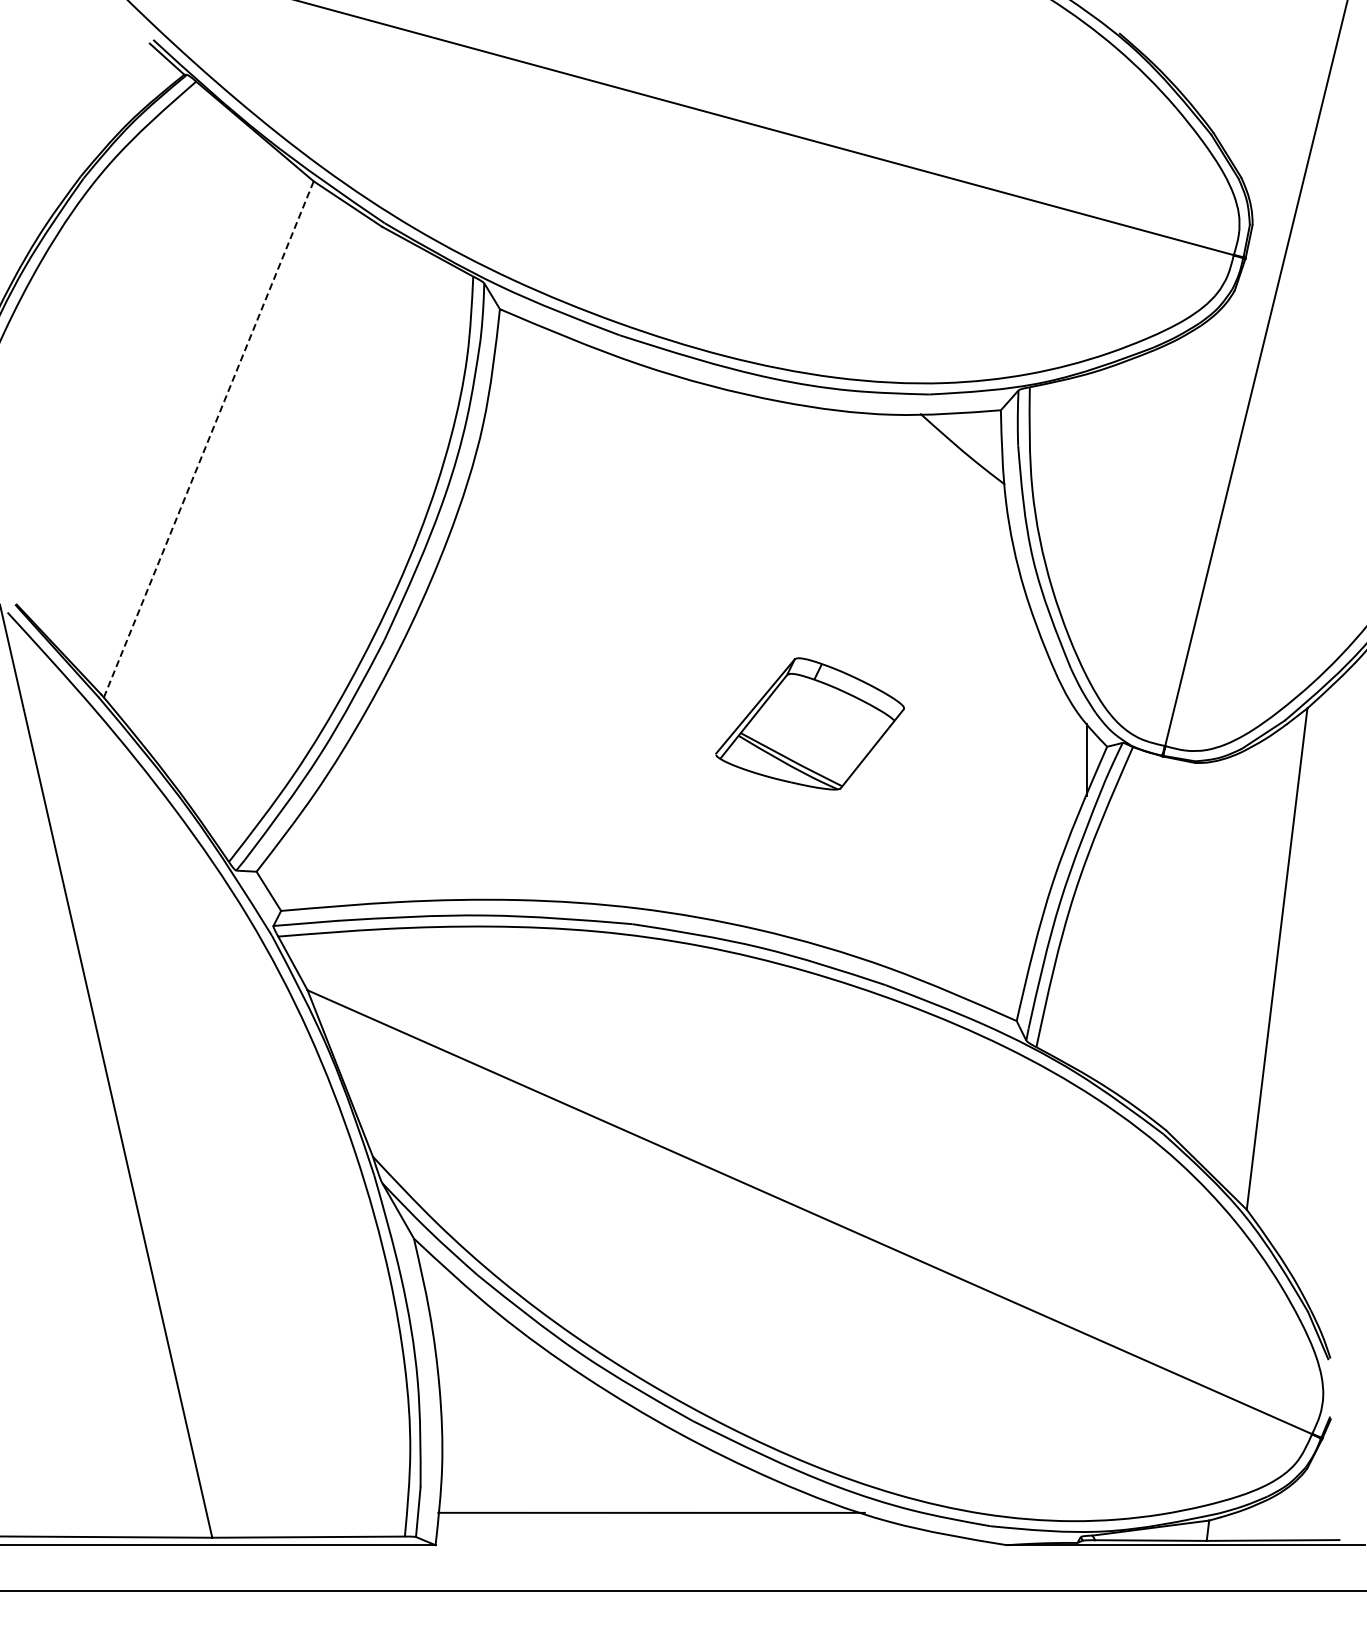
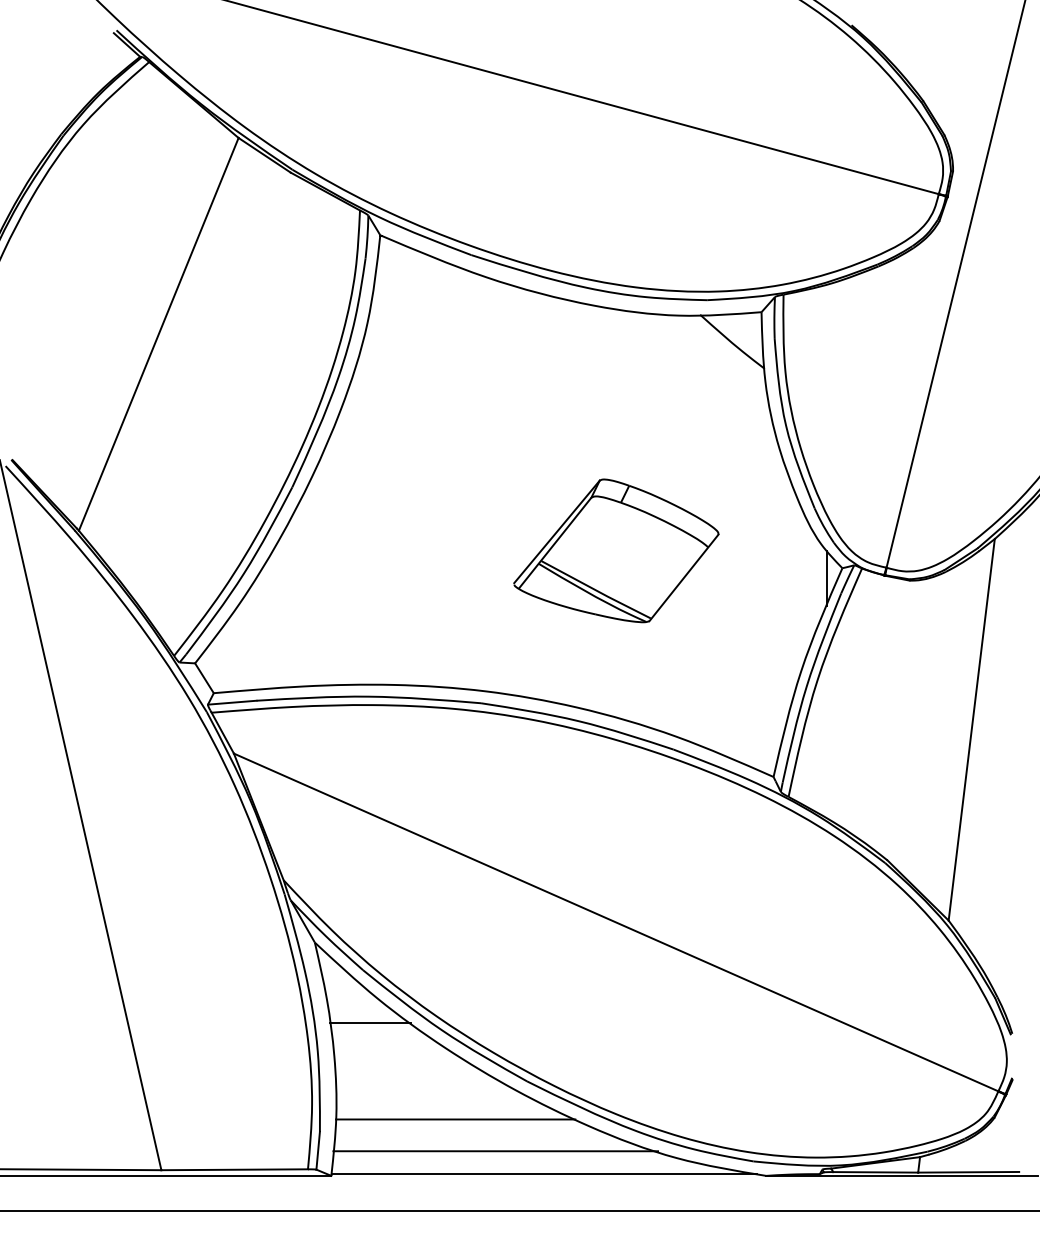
line: (208, 439) -> (158, 334), dashed -> solid
part: (809, 723) -> (615, 550), size x1.43
line: (486, 1344) -> (370, 1023), added
line: (598, 1471) -> (455, 1119), added
line: (715, 1542) -> (544, 1173), added

